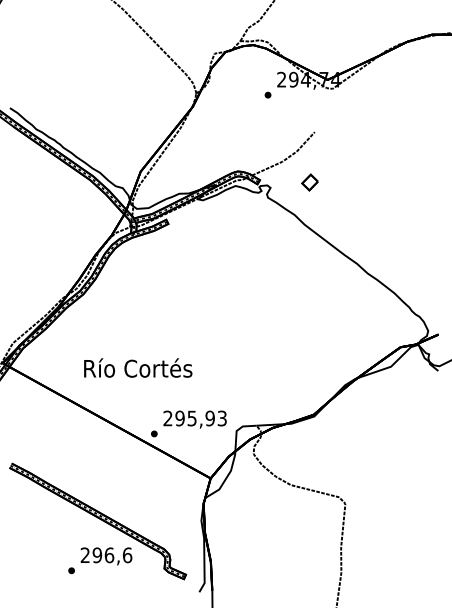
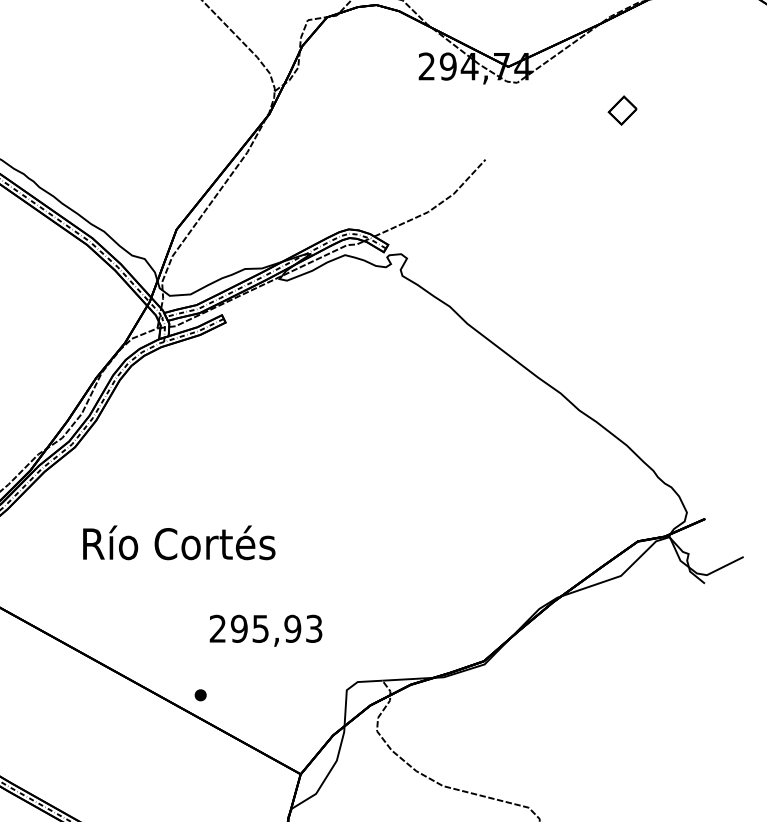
part: (267, 94) -> (401, 92), removed
part: (309, 182) -> (621, 110), moved
text: (138, 367) -> (179, 541), moved
text: (194, 419) -> (264, 630), moved

